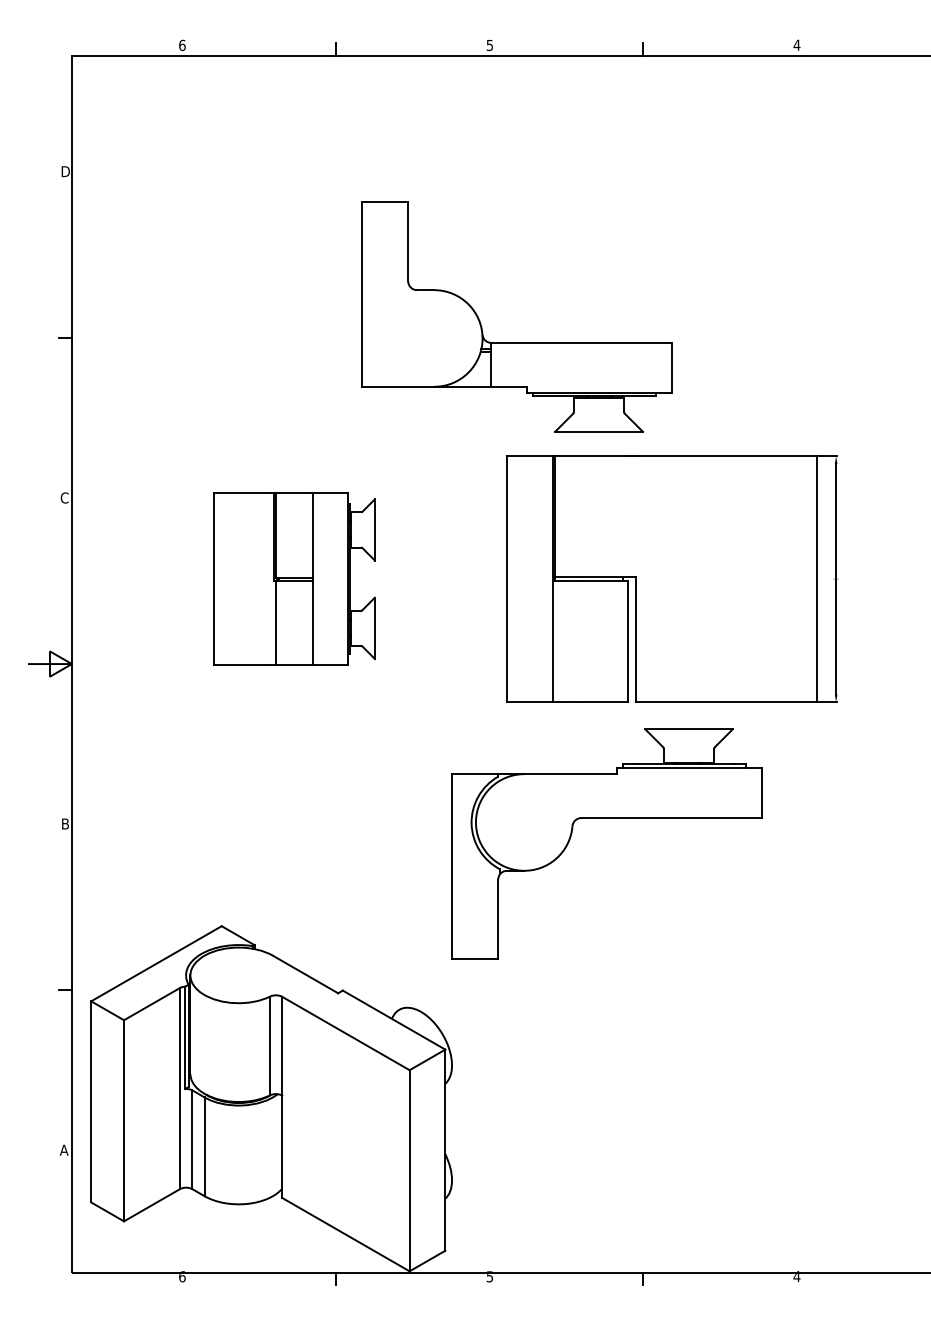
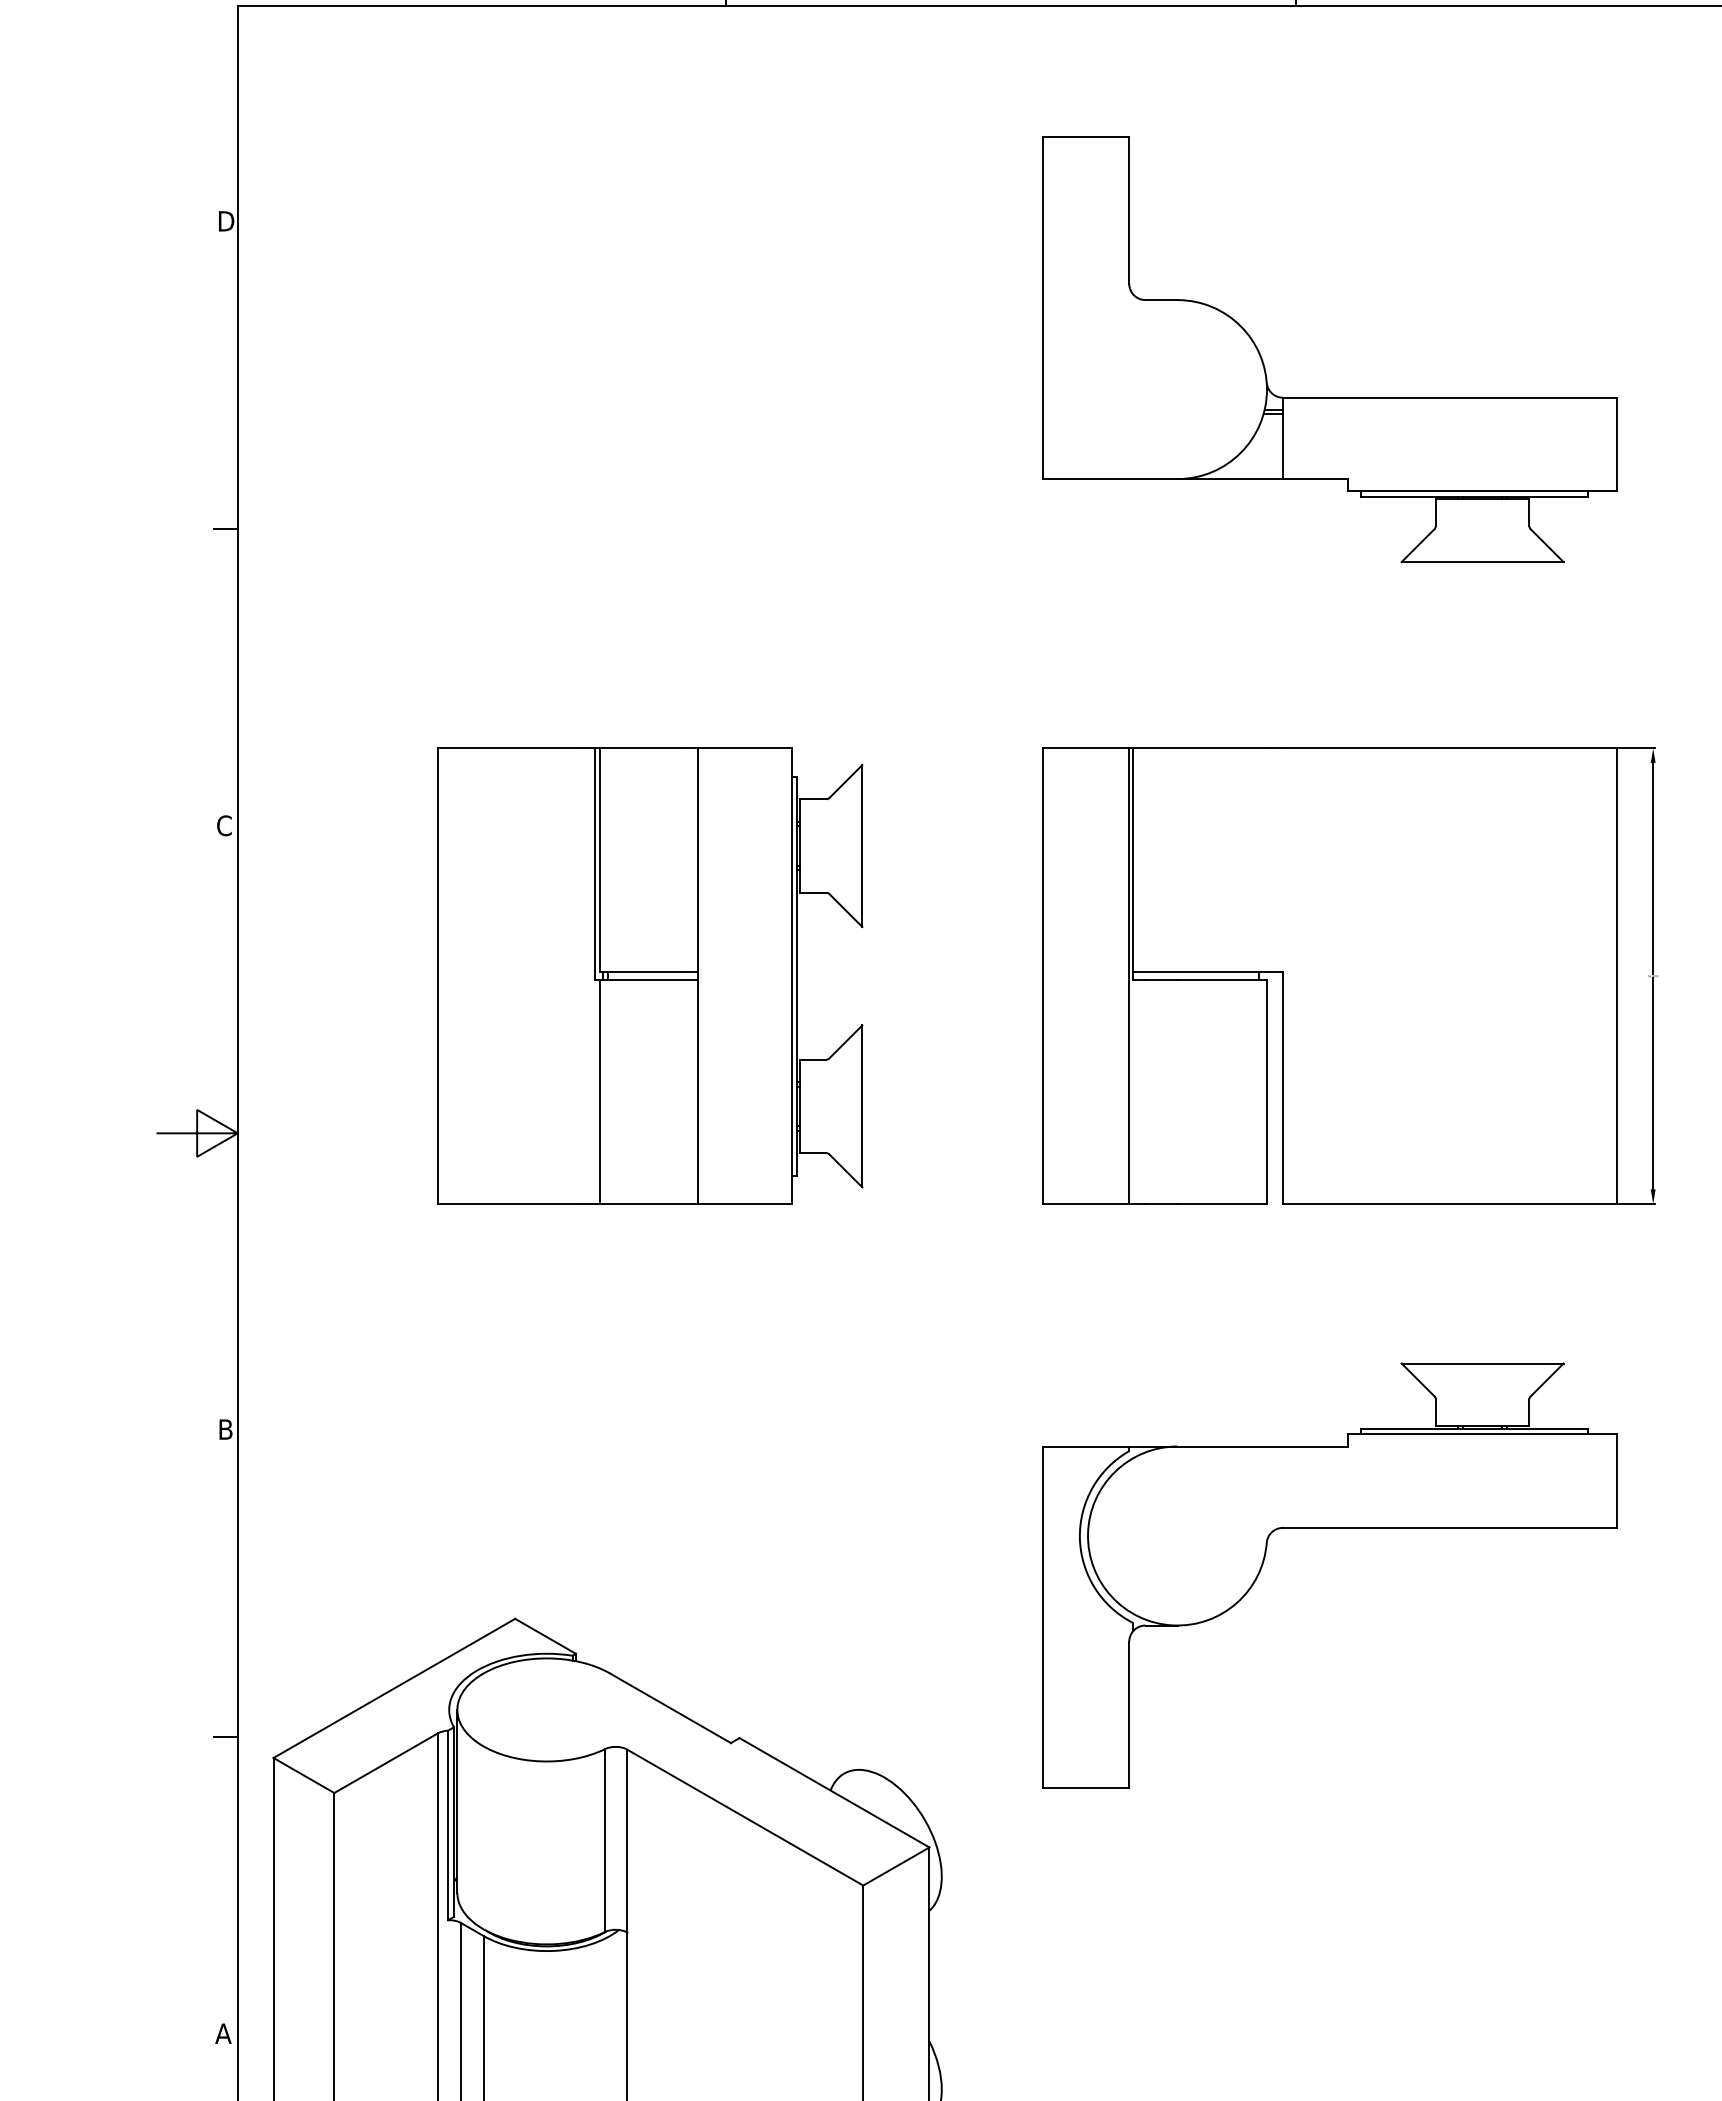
part: (516, 342) -> (1329, 397), moved
part: (294, 578) -> (650, 974), size x1.43
part: (606, 818) -> (1329, 1528), moved

